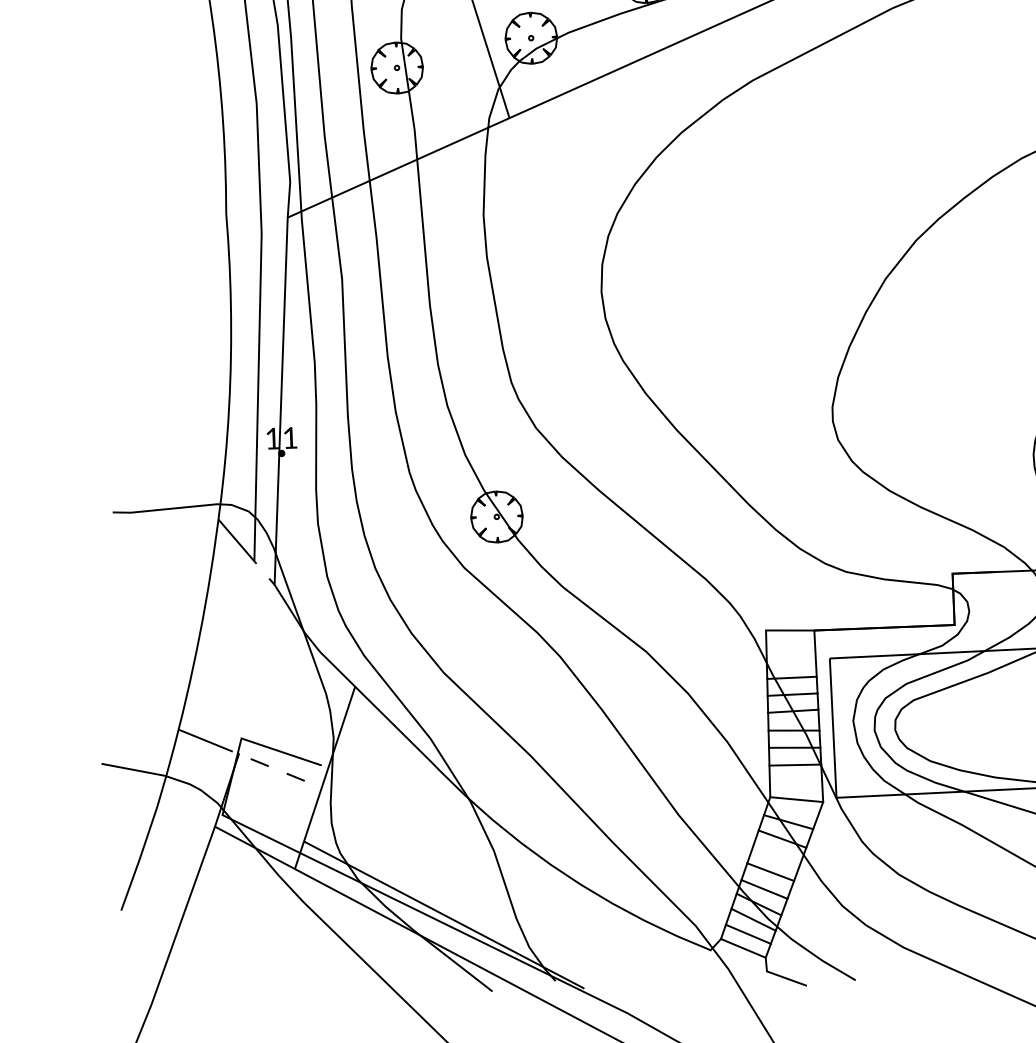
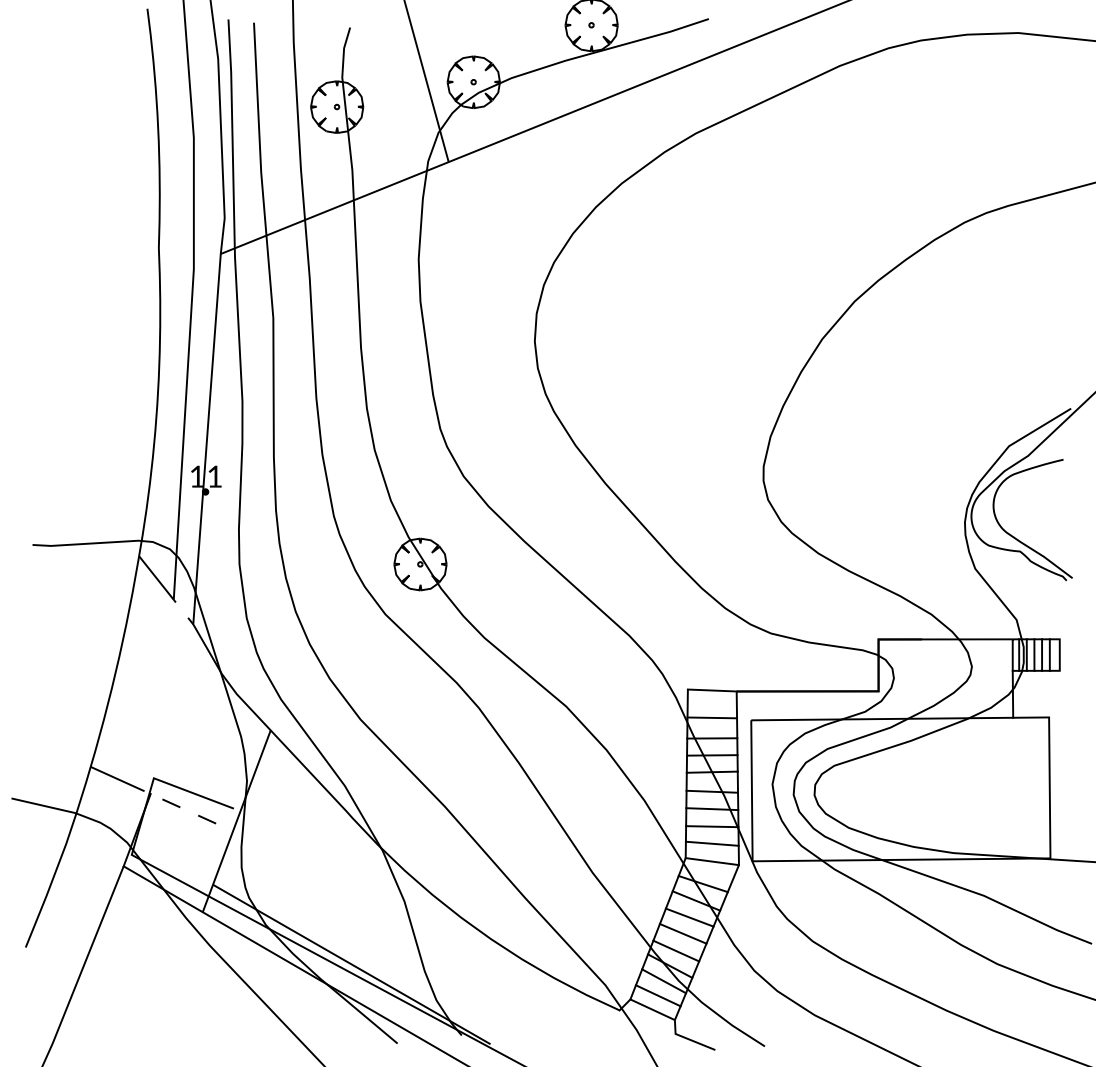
line: (791, 657) -> (712, 717), added
line: (795, 781) -> (711, 843), added
line: (776, 855) -> (689, 917), added

